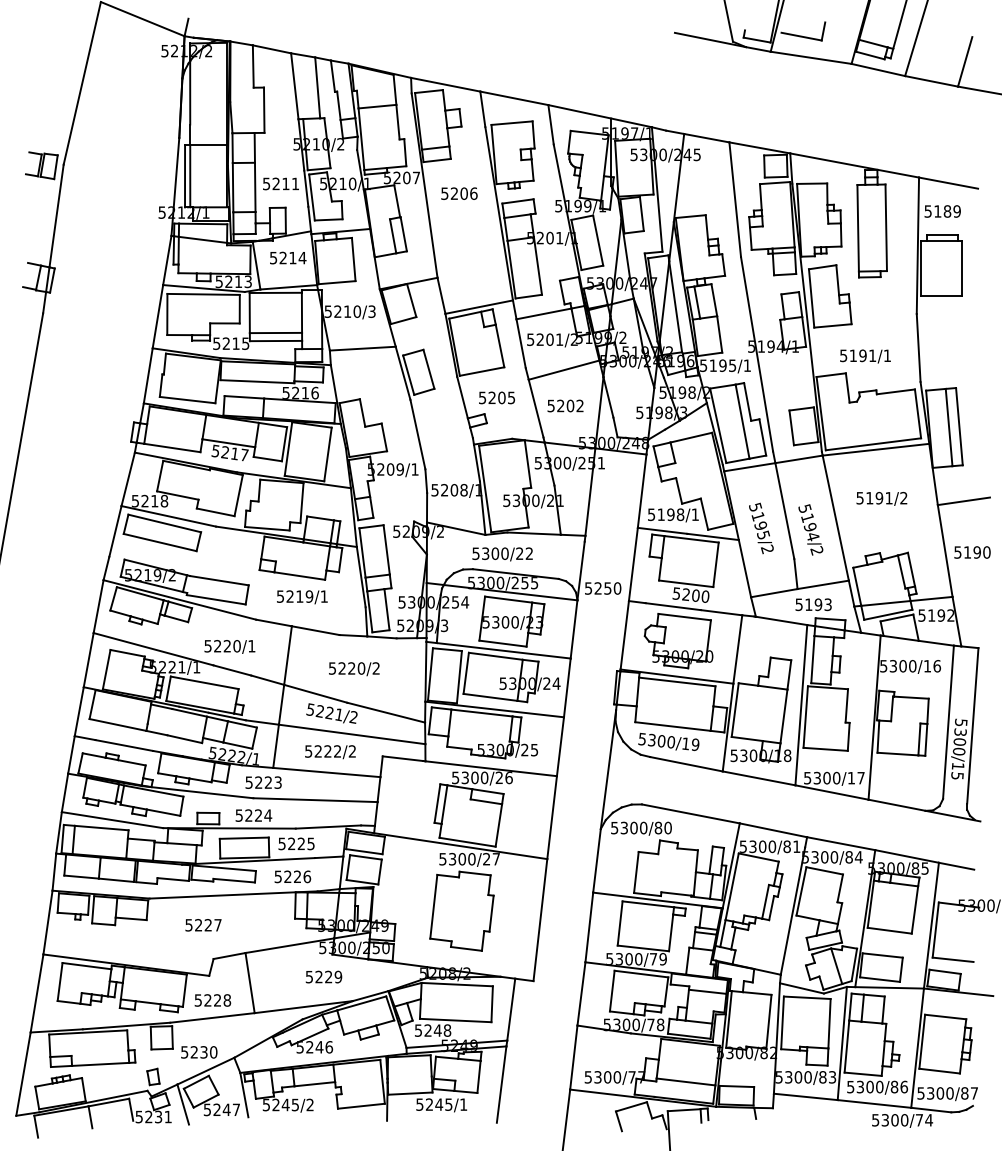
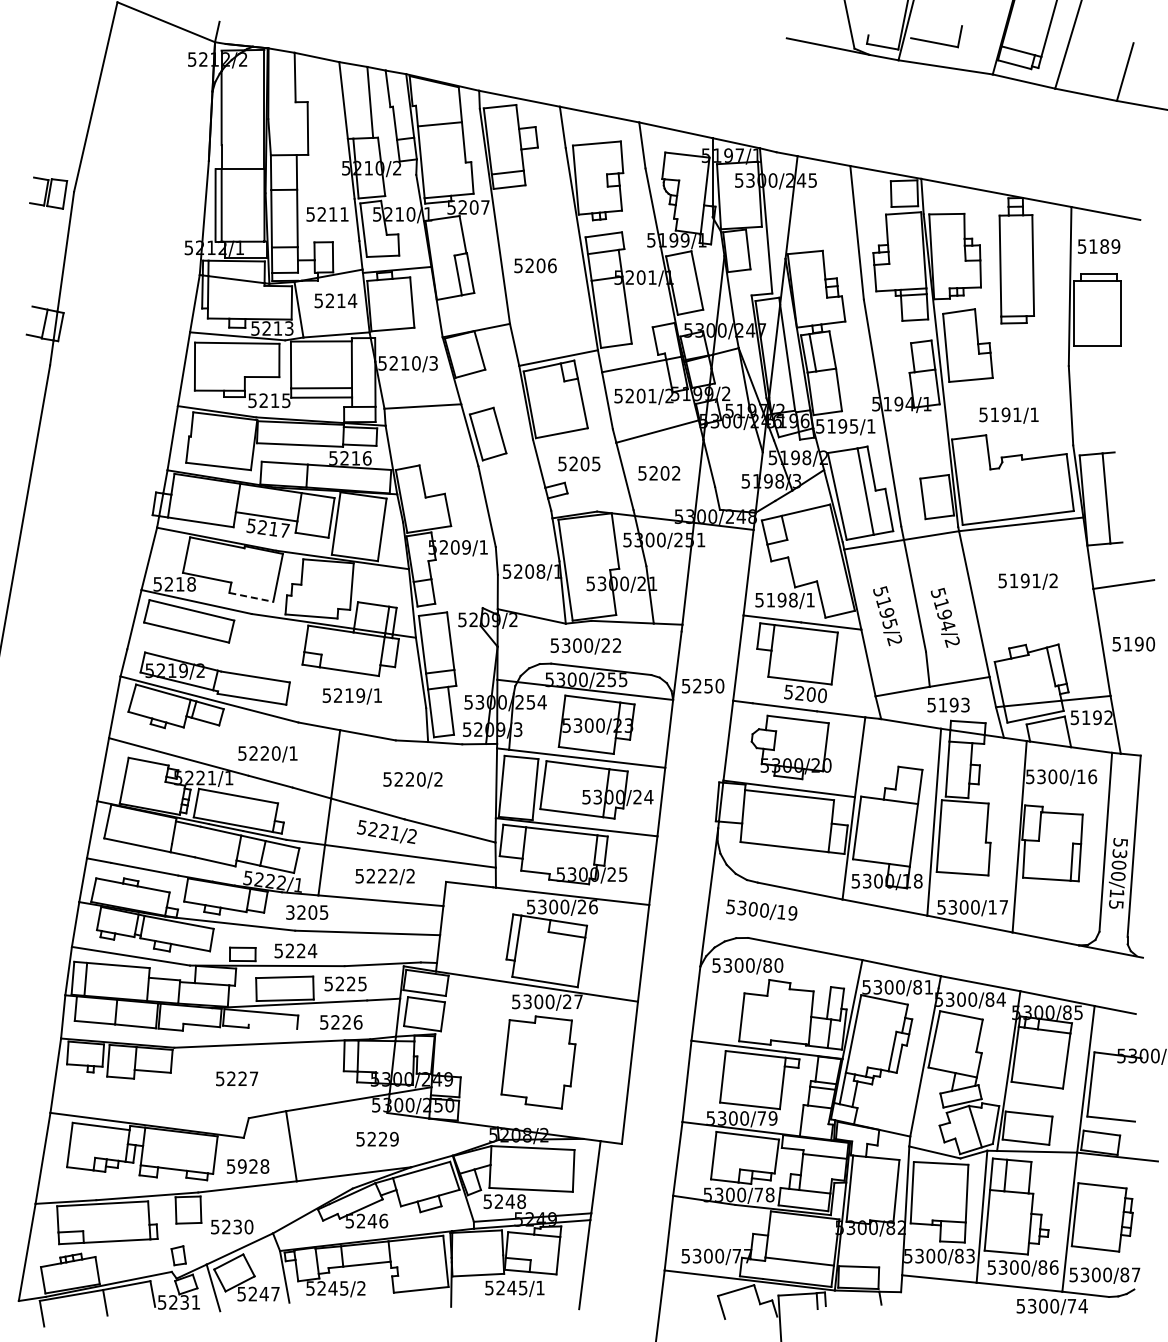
text: (459, 193) -> (535, 265), moved
line: (959, 426) -> (1118, 497), removed
line: (215, 512) -> (251, 597), solid -> dashed
text: (668, 741) -> (761, 909), moved
text: (263, 782) -> (307, 912), 5223 -> 3205
line: (233, 880) -> (272, 1026), removed
text: (208, 1000) -> (242, 1166), 5228 -> 5928

